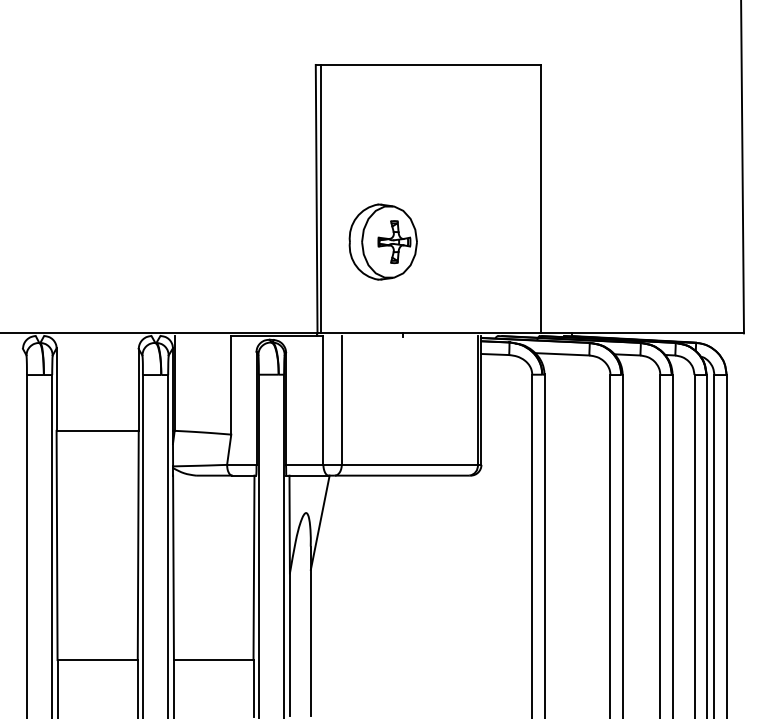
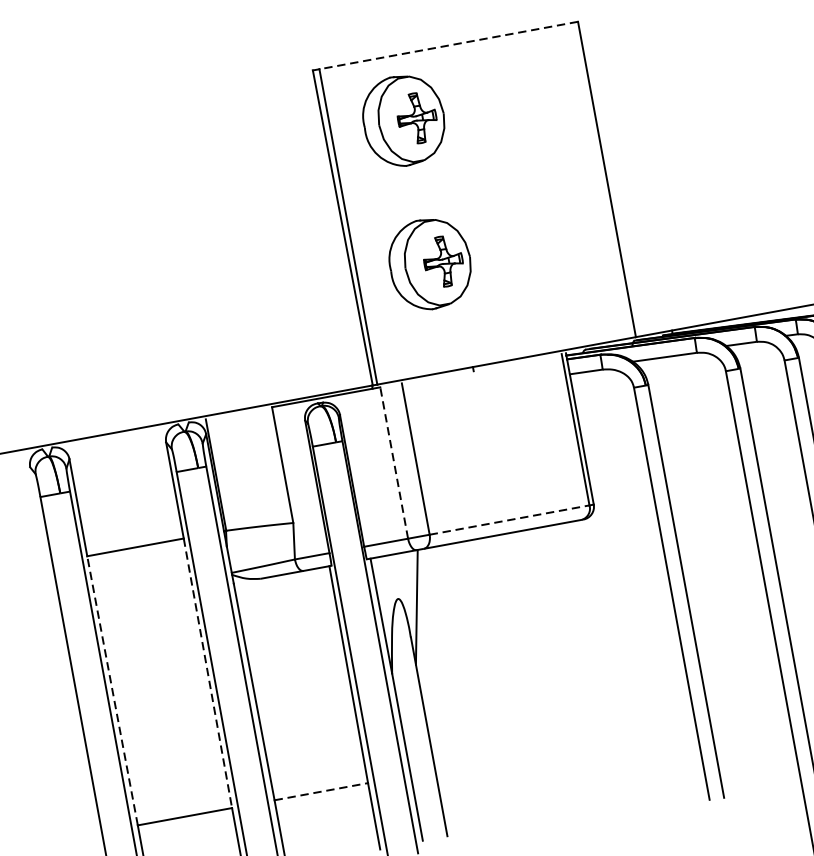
line: (430, 64) -> (447, 45), solid -> dashed
part: (382, 119) -> (403, 120), added
line: (323, 399) -> (394, 461), solid -> dashed
line: (410, 464) -> (510, 519), solid -> dashed
line: (57, 545) -> (113, 690), solid -> dashed
line: (138, 545) -> (208, 673), solid -> dashed
line: (213, 660) -> (321, 792), solid -> dashed

